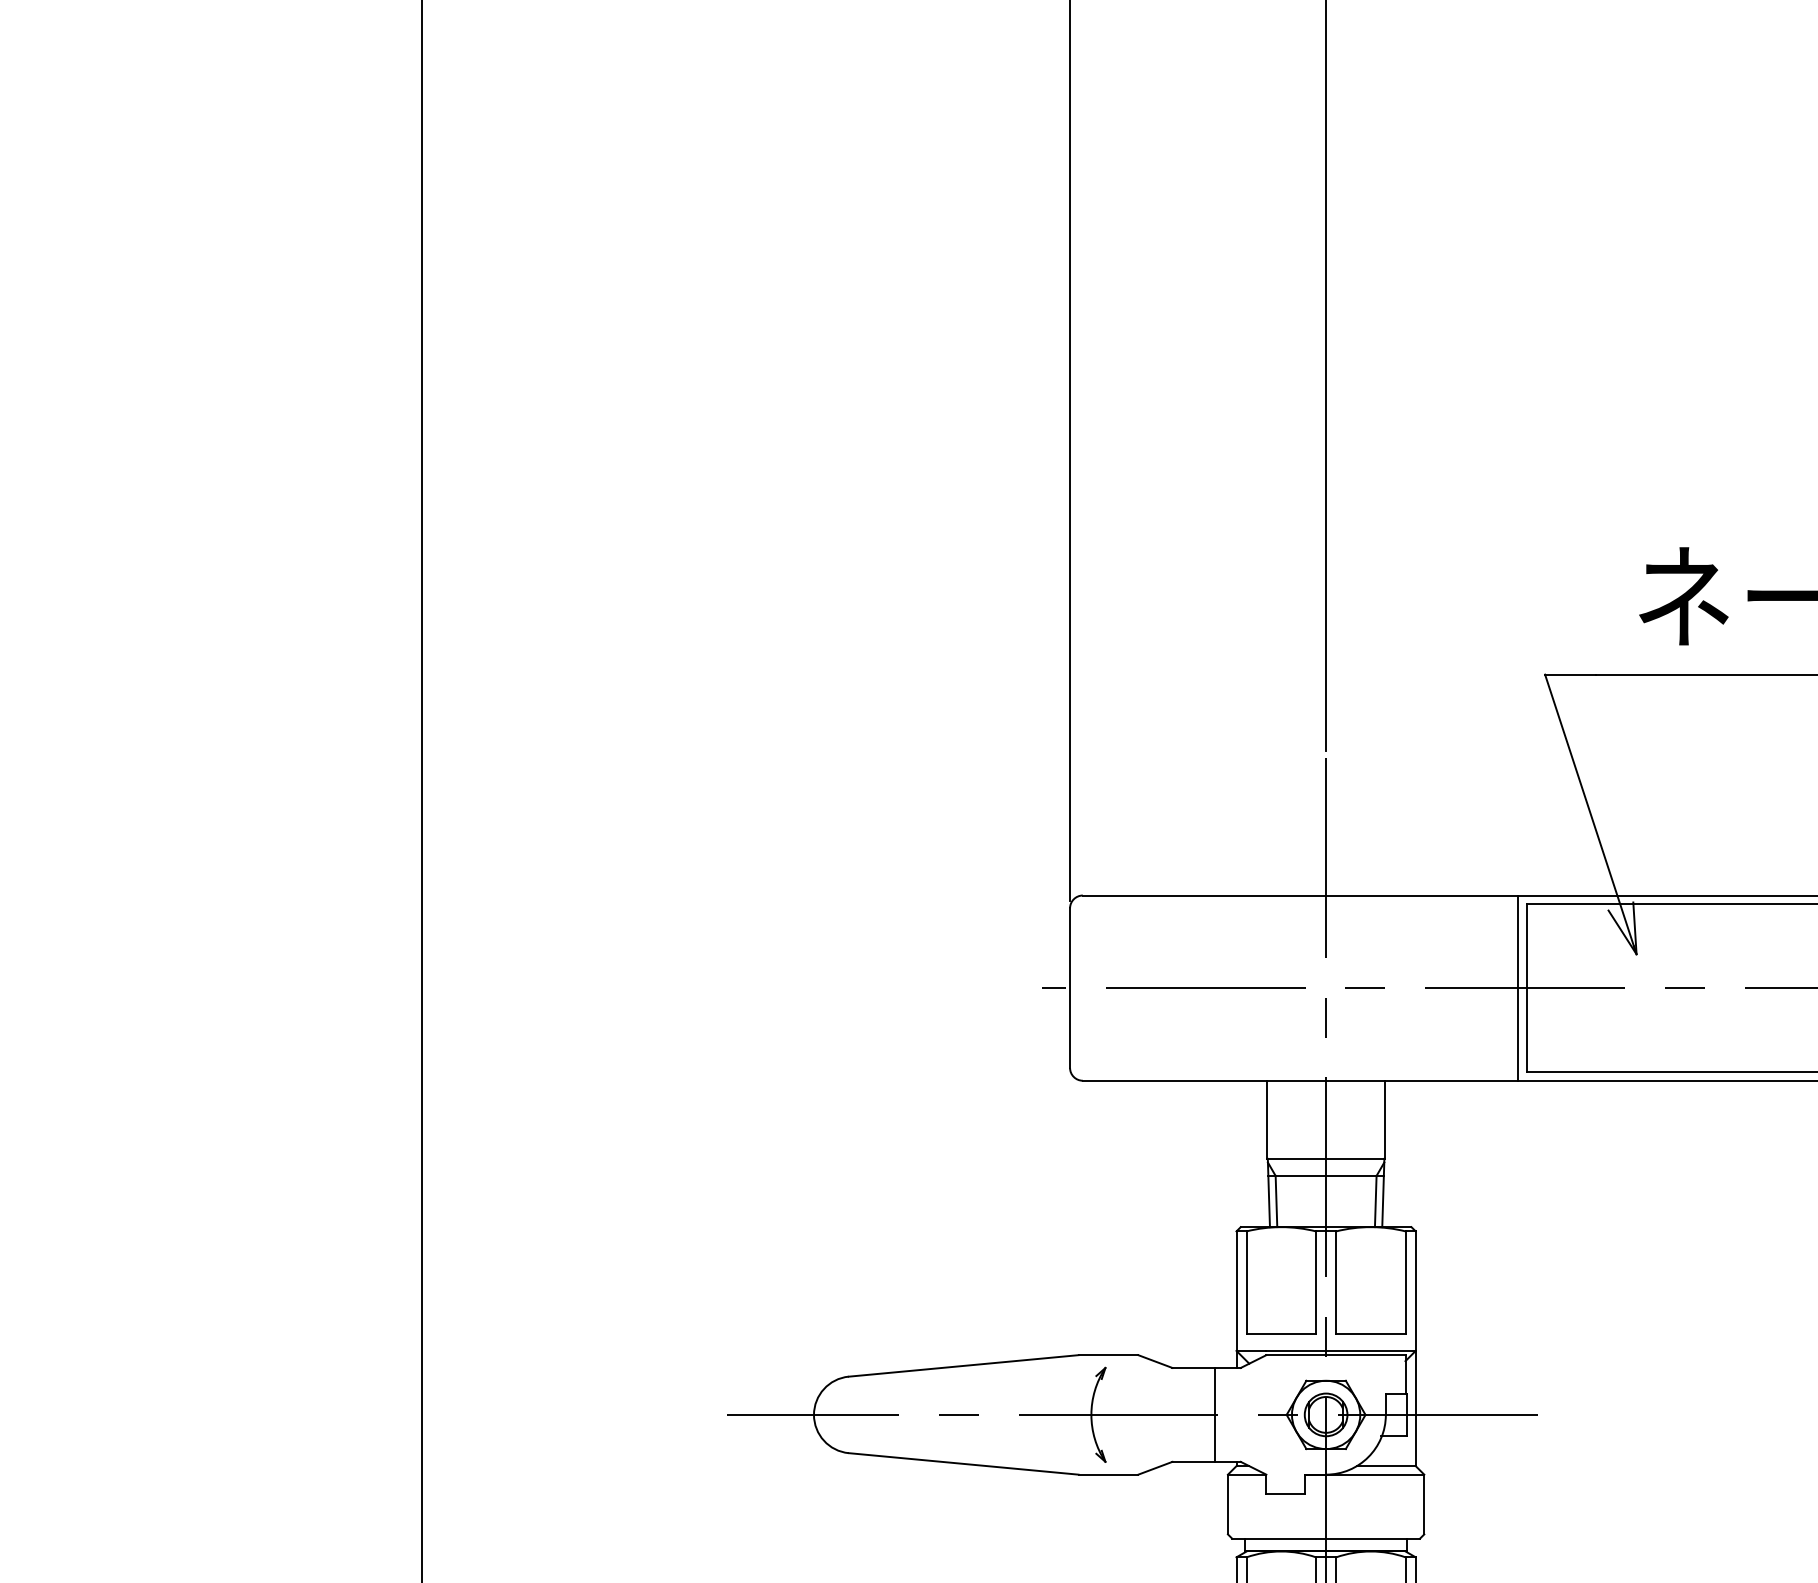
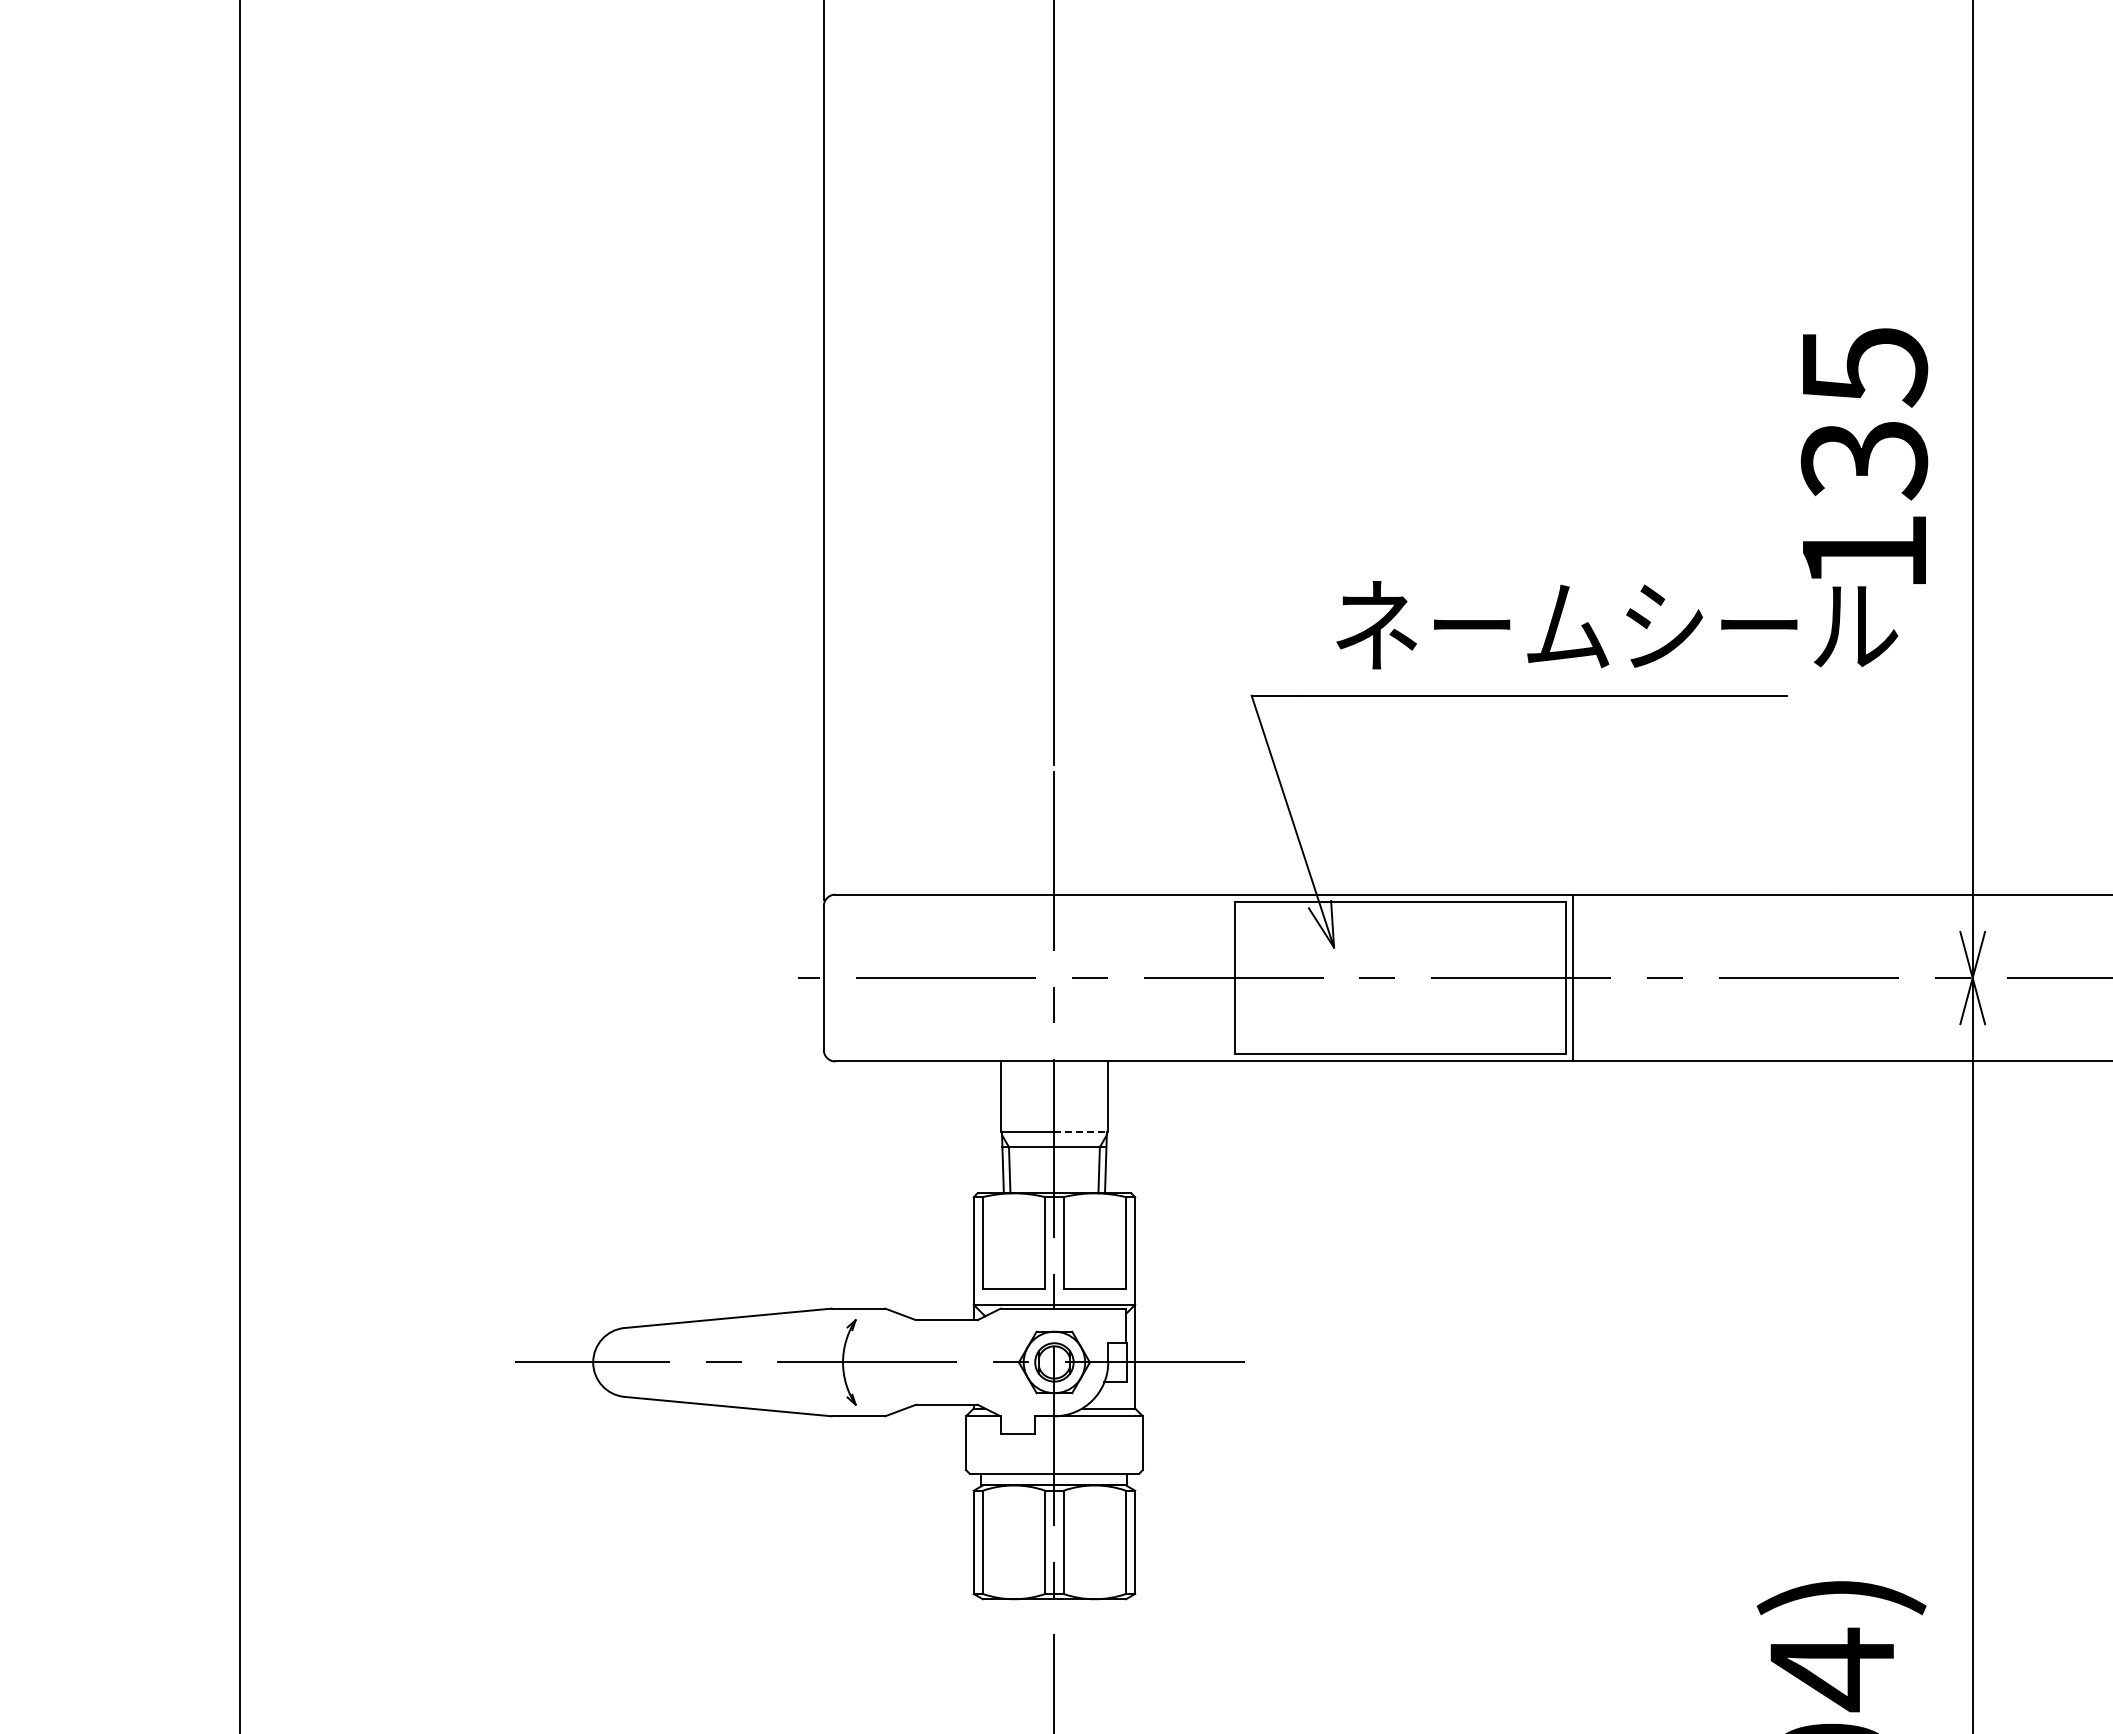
line: (1518, 987) -> (1227, 977), removed
line: (1355, 1158) -> (1080, 1131), solid -> dashed
line: (1215, 1414) -> (954, 1362), removed

